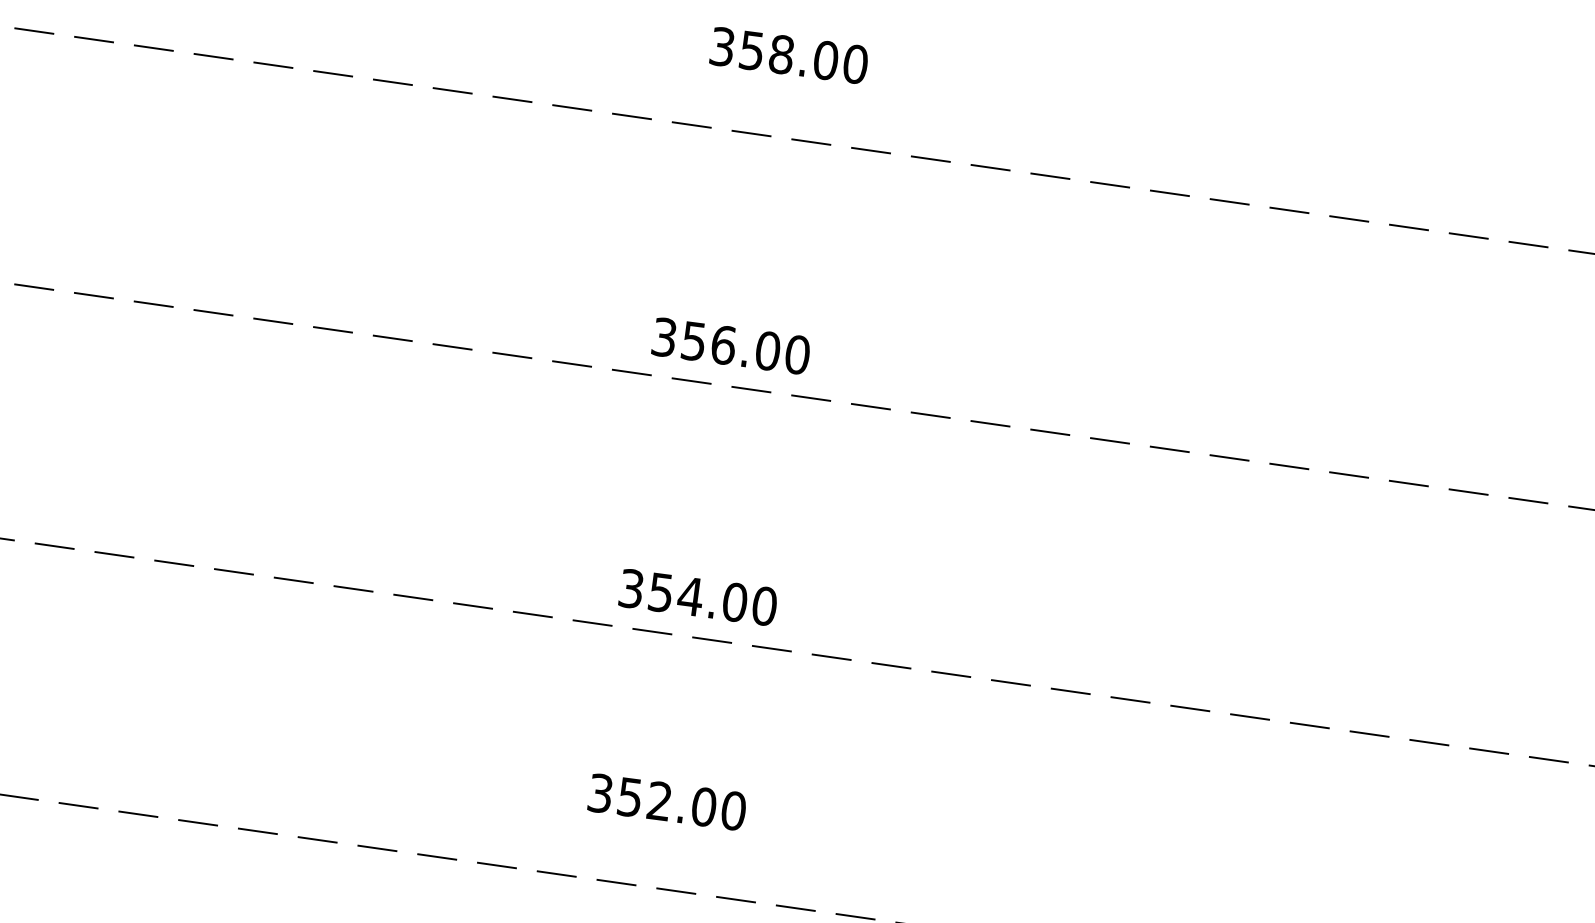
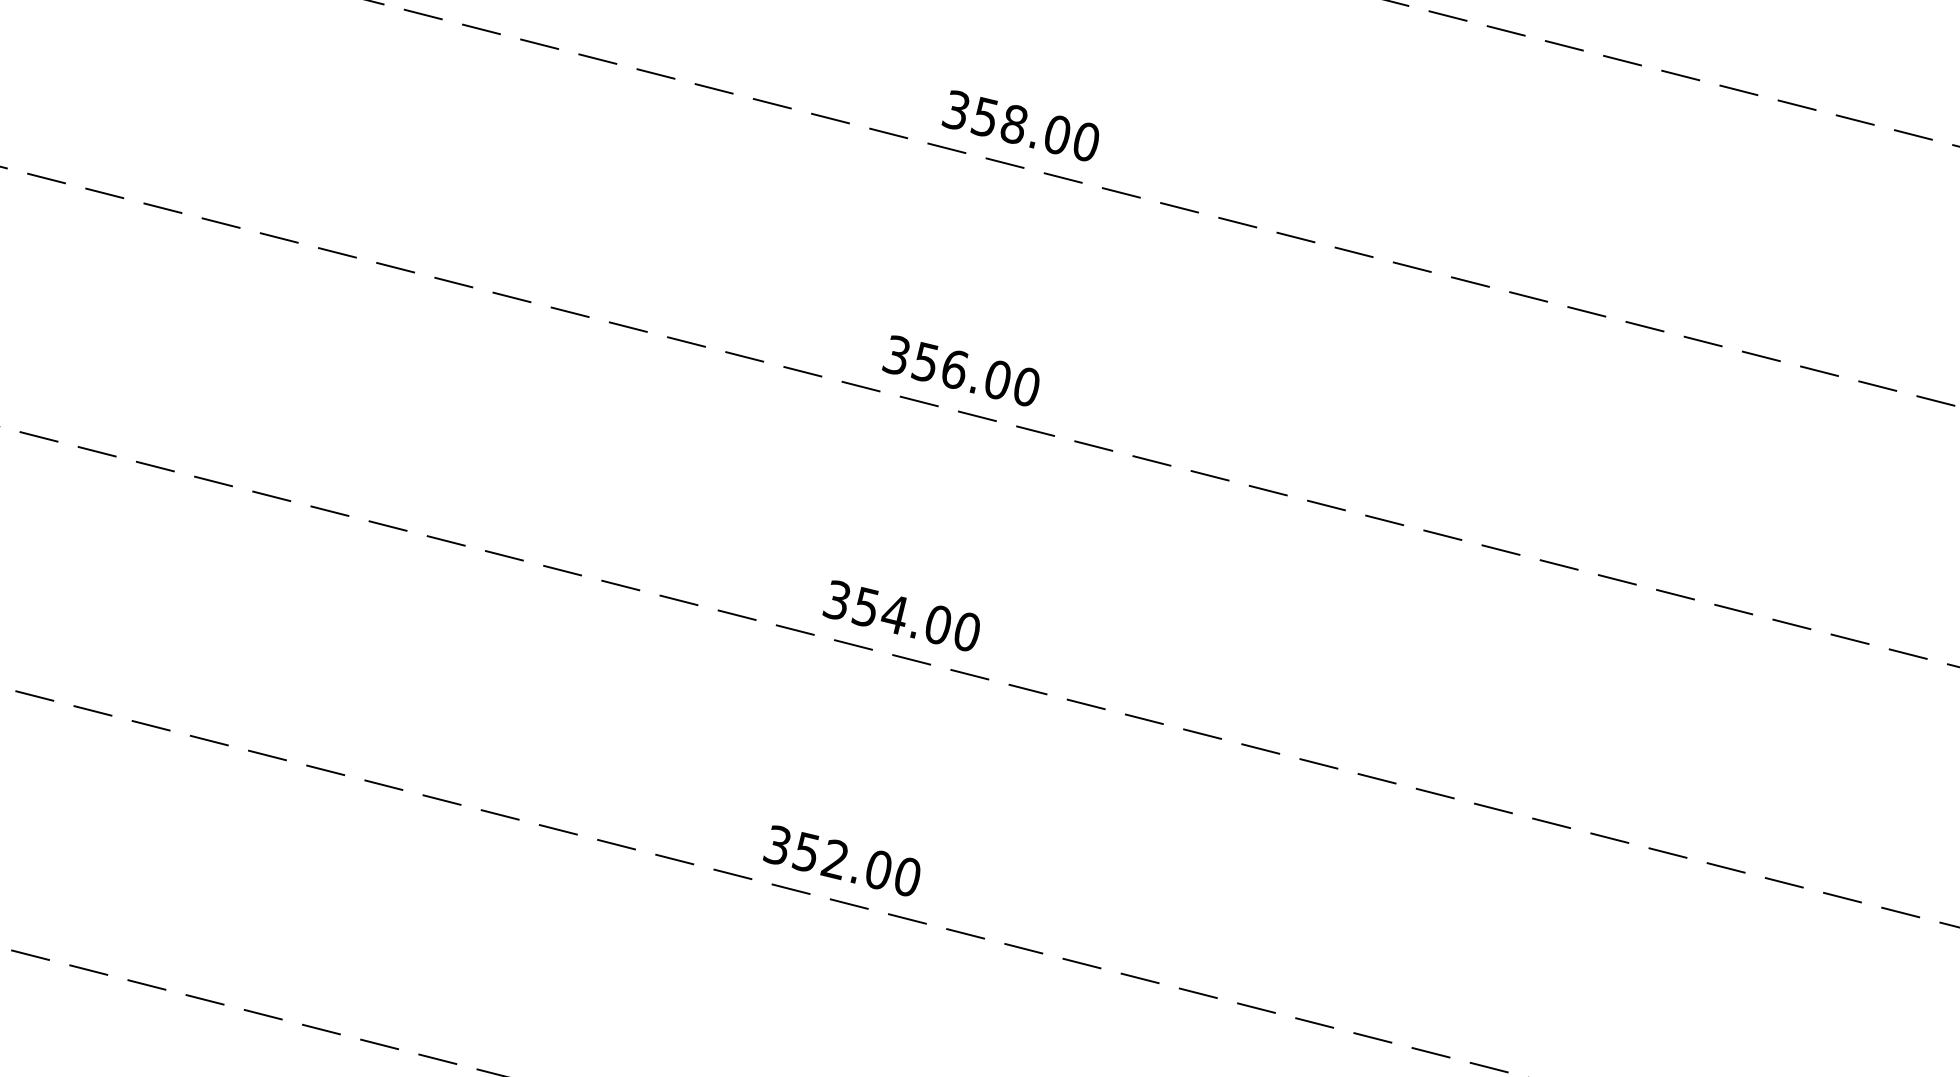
text: (787, 55) -> (1020, 125), moved
text: (665, 801) -> (841, 860), moved

